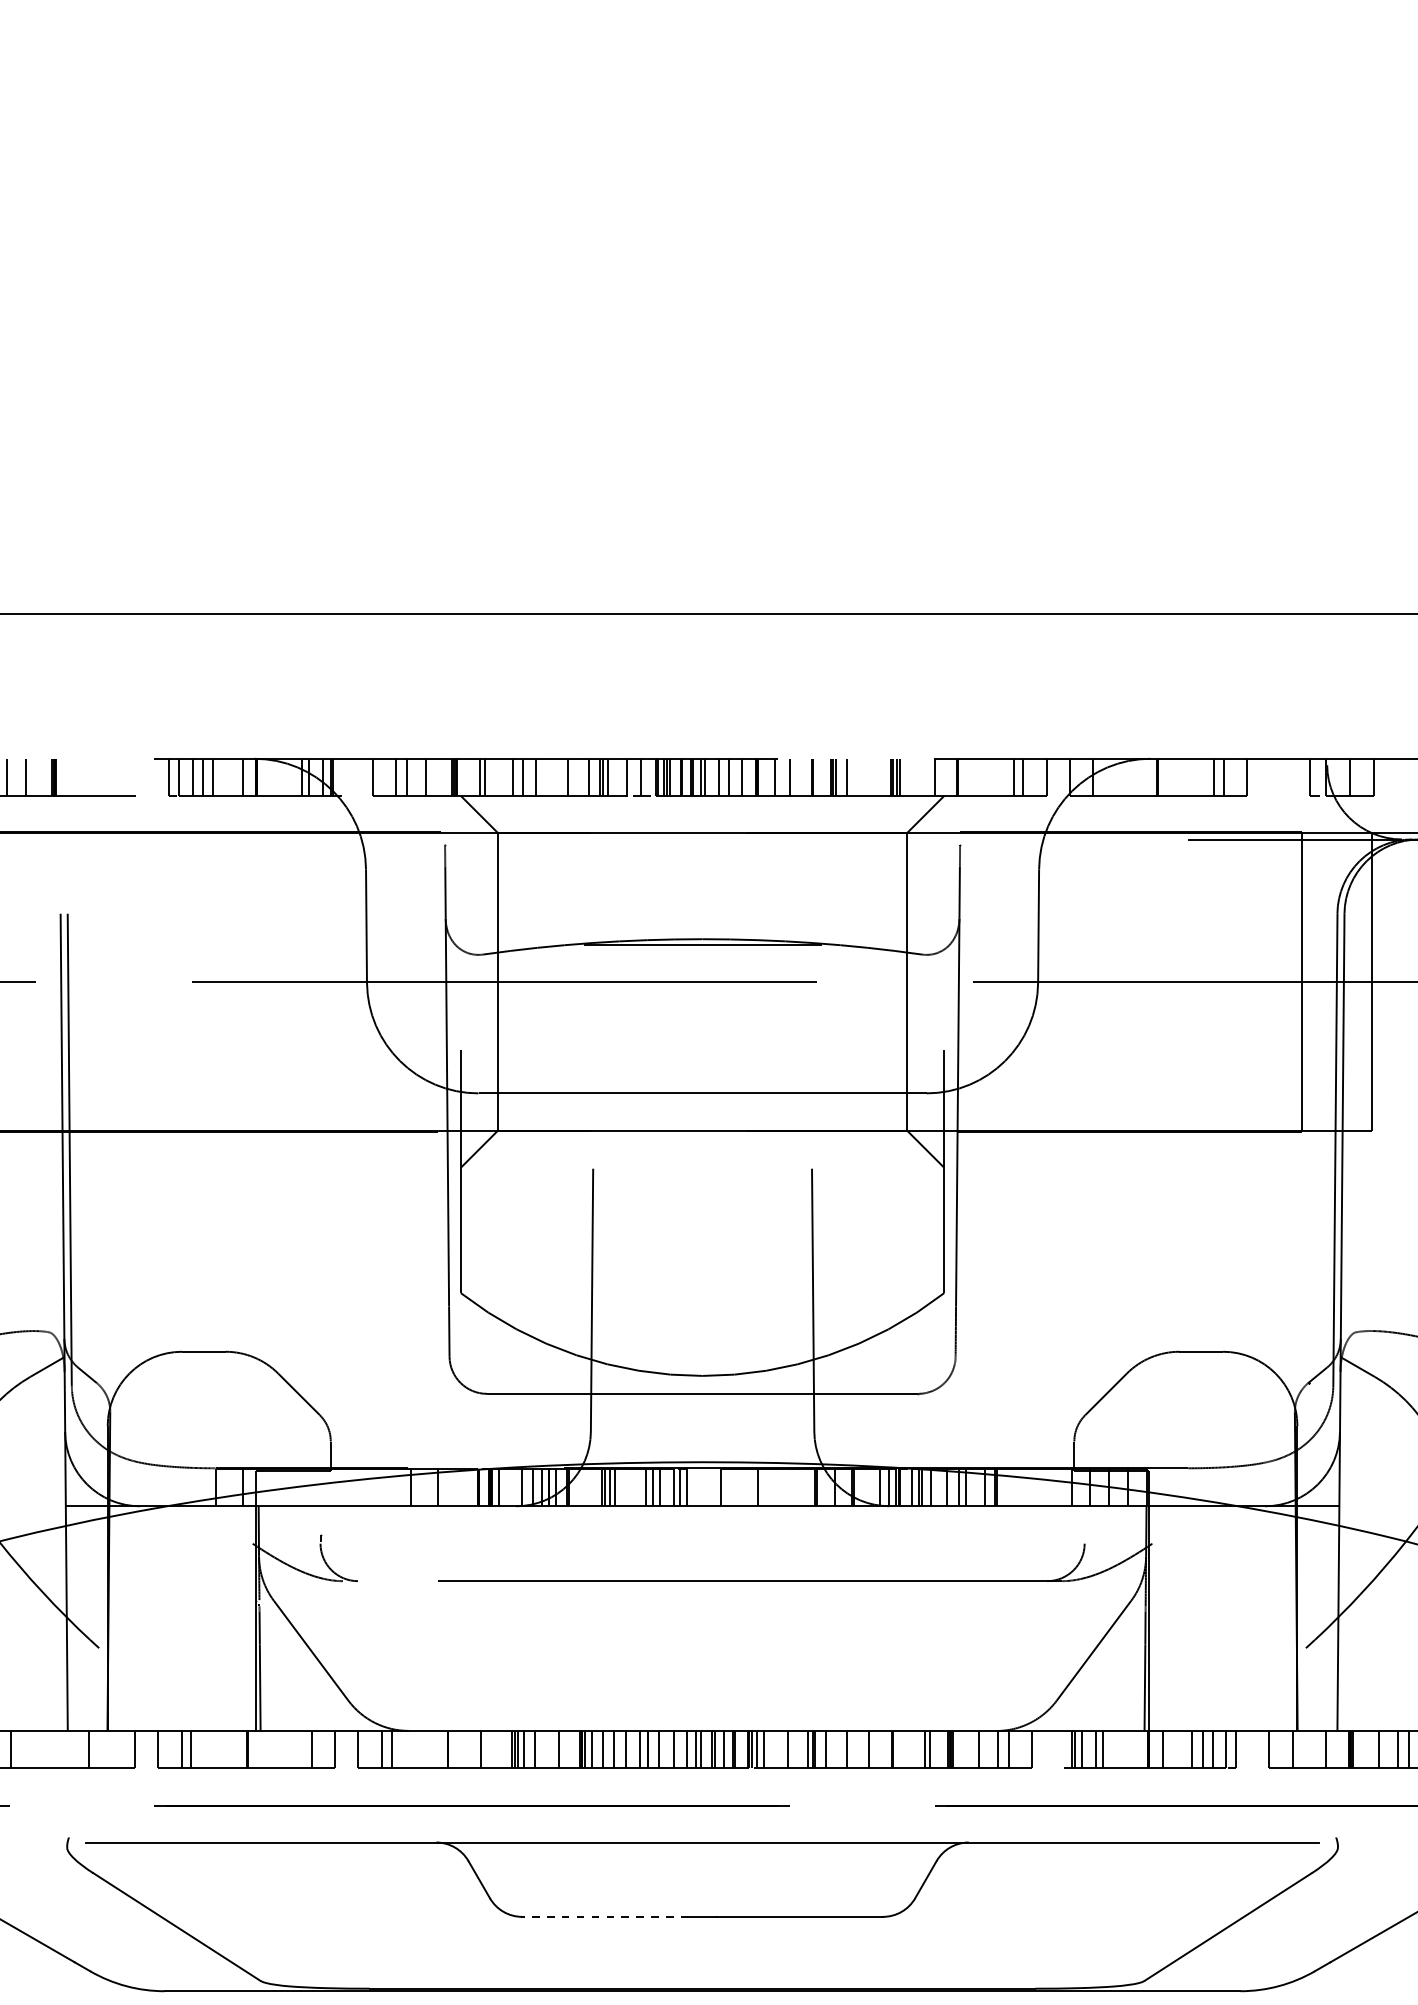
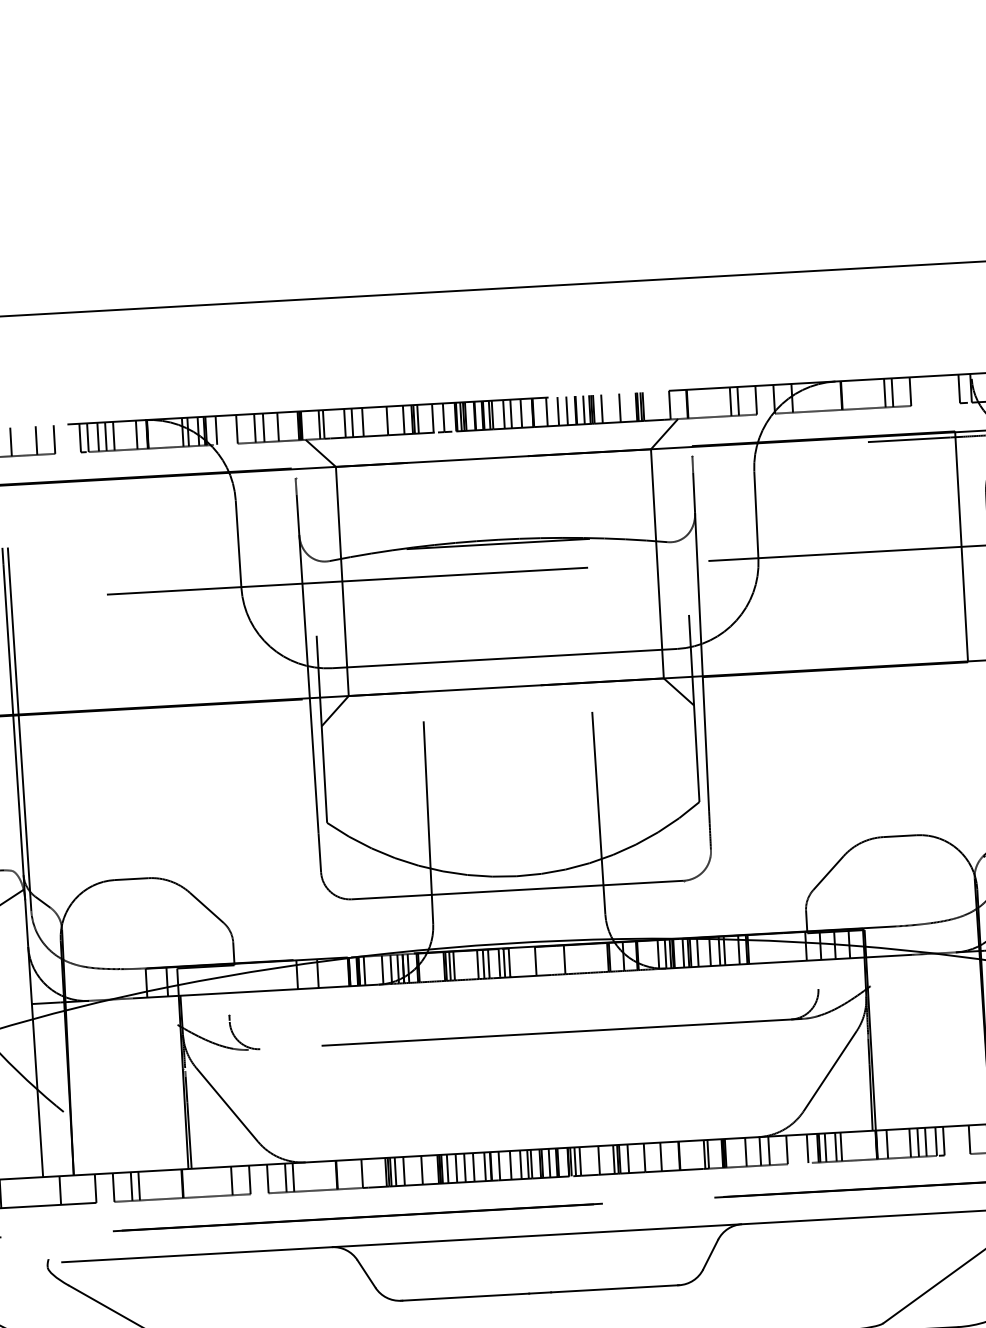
line: (79, 776) -> (11, 441), added
line: (112, 776) -> (36, 439), added
line: (135, 776) -> (54, 438), added
line: (346, 776) -> (216, 429), added
line: (801, 776) -> (567, 410), added
line: (823, 776) -> (584, 409), added
line: (869, 776) -> (619, 407), added
line: (1059, 1749) -> (807, 1148), added
line: (605, 1916) -> (465, 1296), dashed -> solid

